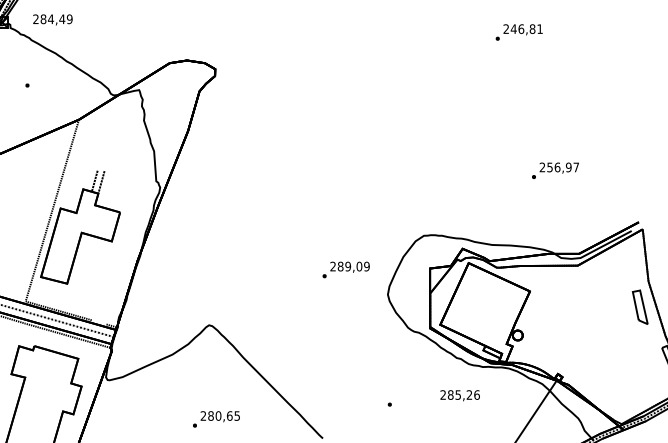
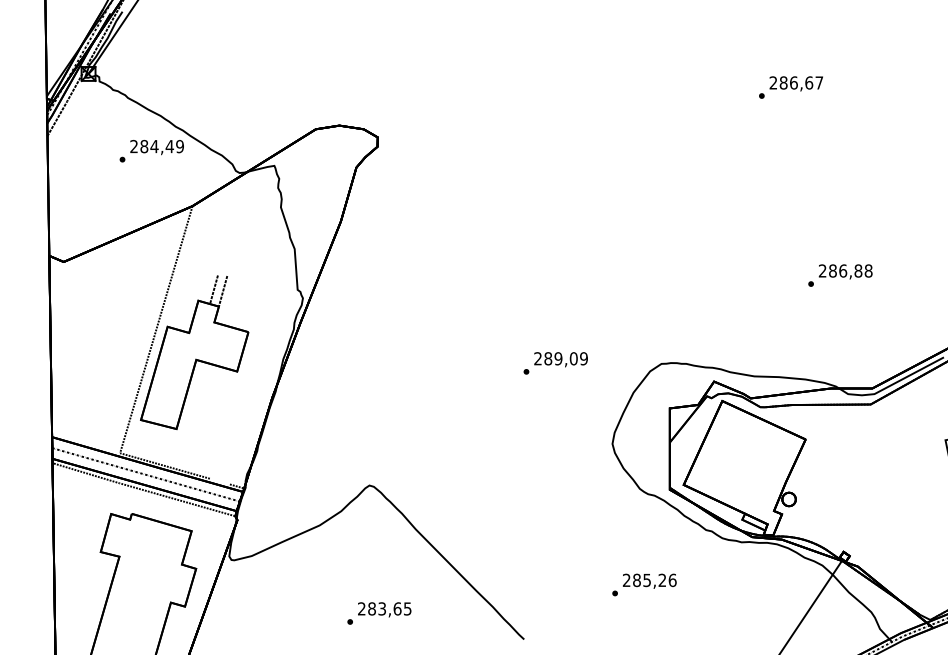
text: (52, 19) -> (156, 147), moved
text: (526, 28) -> (800, 82), 246,81 -> 286,67
text: (562, 167) -> (850, 270), 256,97 -> 286,88
text: (345, 270) -> (555, 363), moved
text: (459, 395) -> (649, 580), moved
text: (218, 415) -> (382, 608), 280,65 -> 283,65

